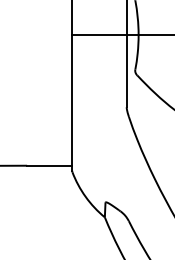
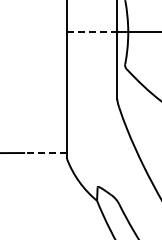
line: (99, 35) -> (92, 32), solid -> dashed
line: (50, 166) -> (46, 153), solid -> dashed

